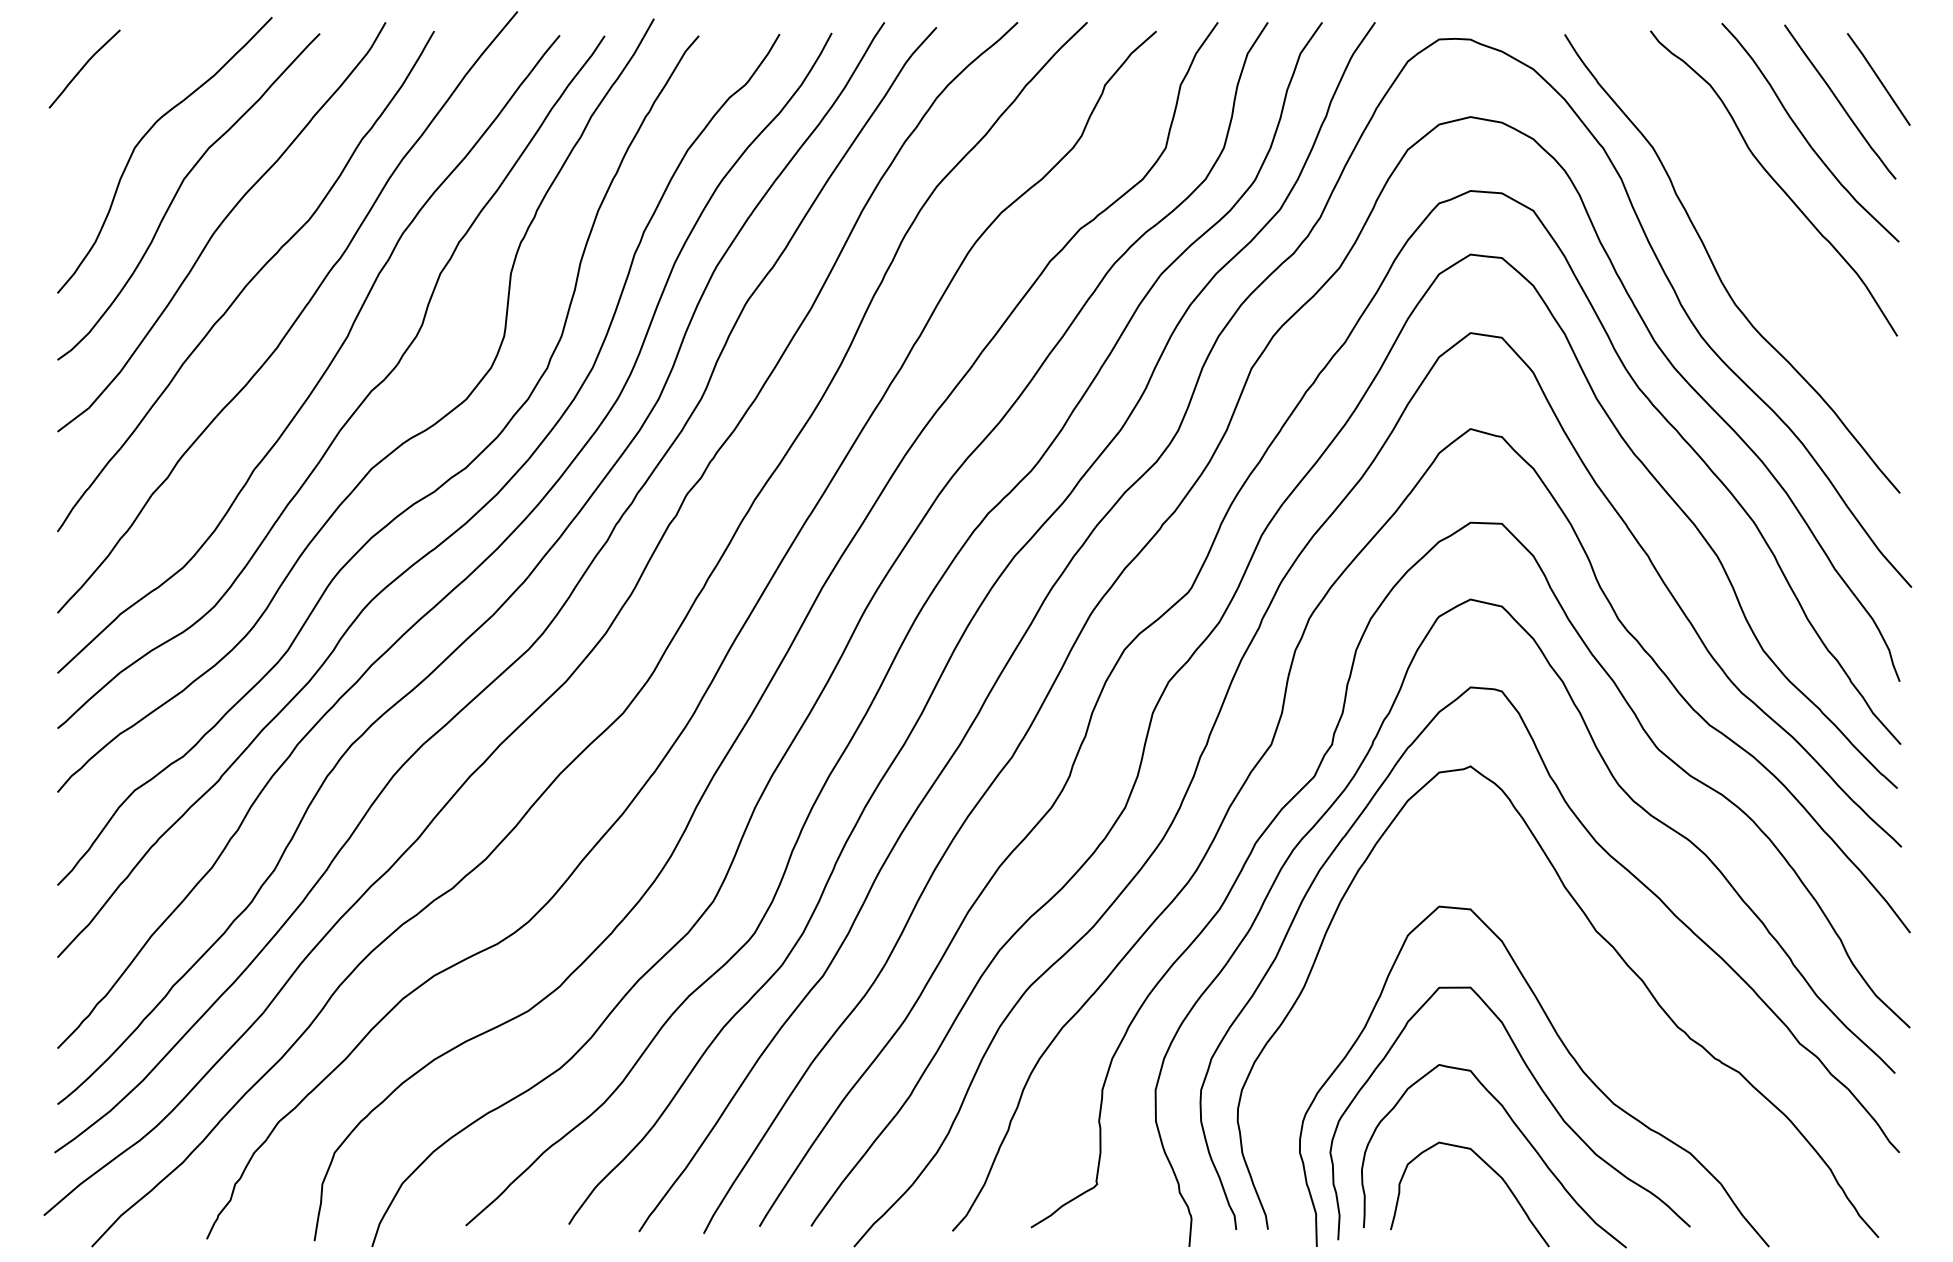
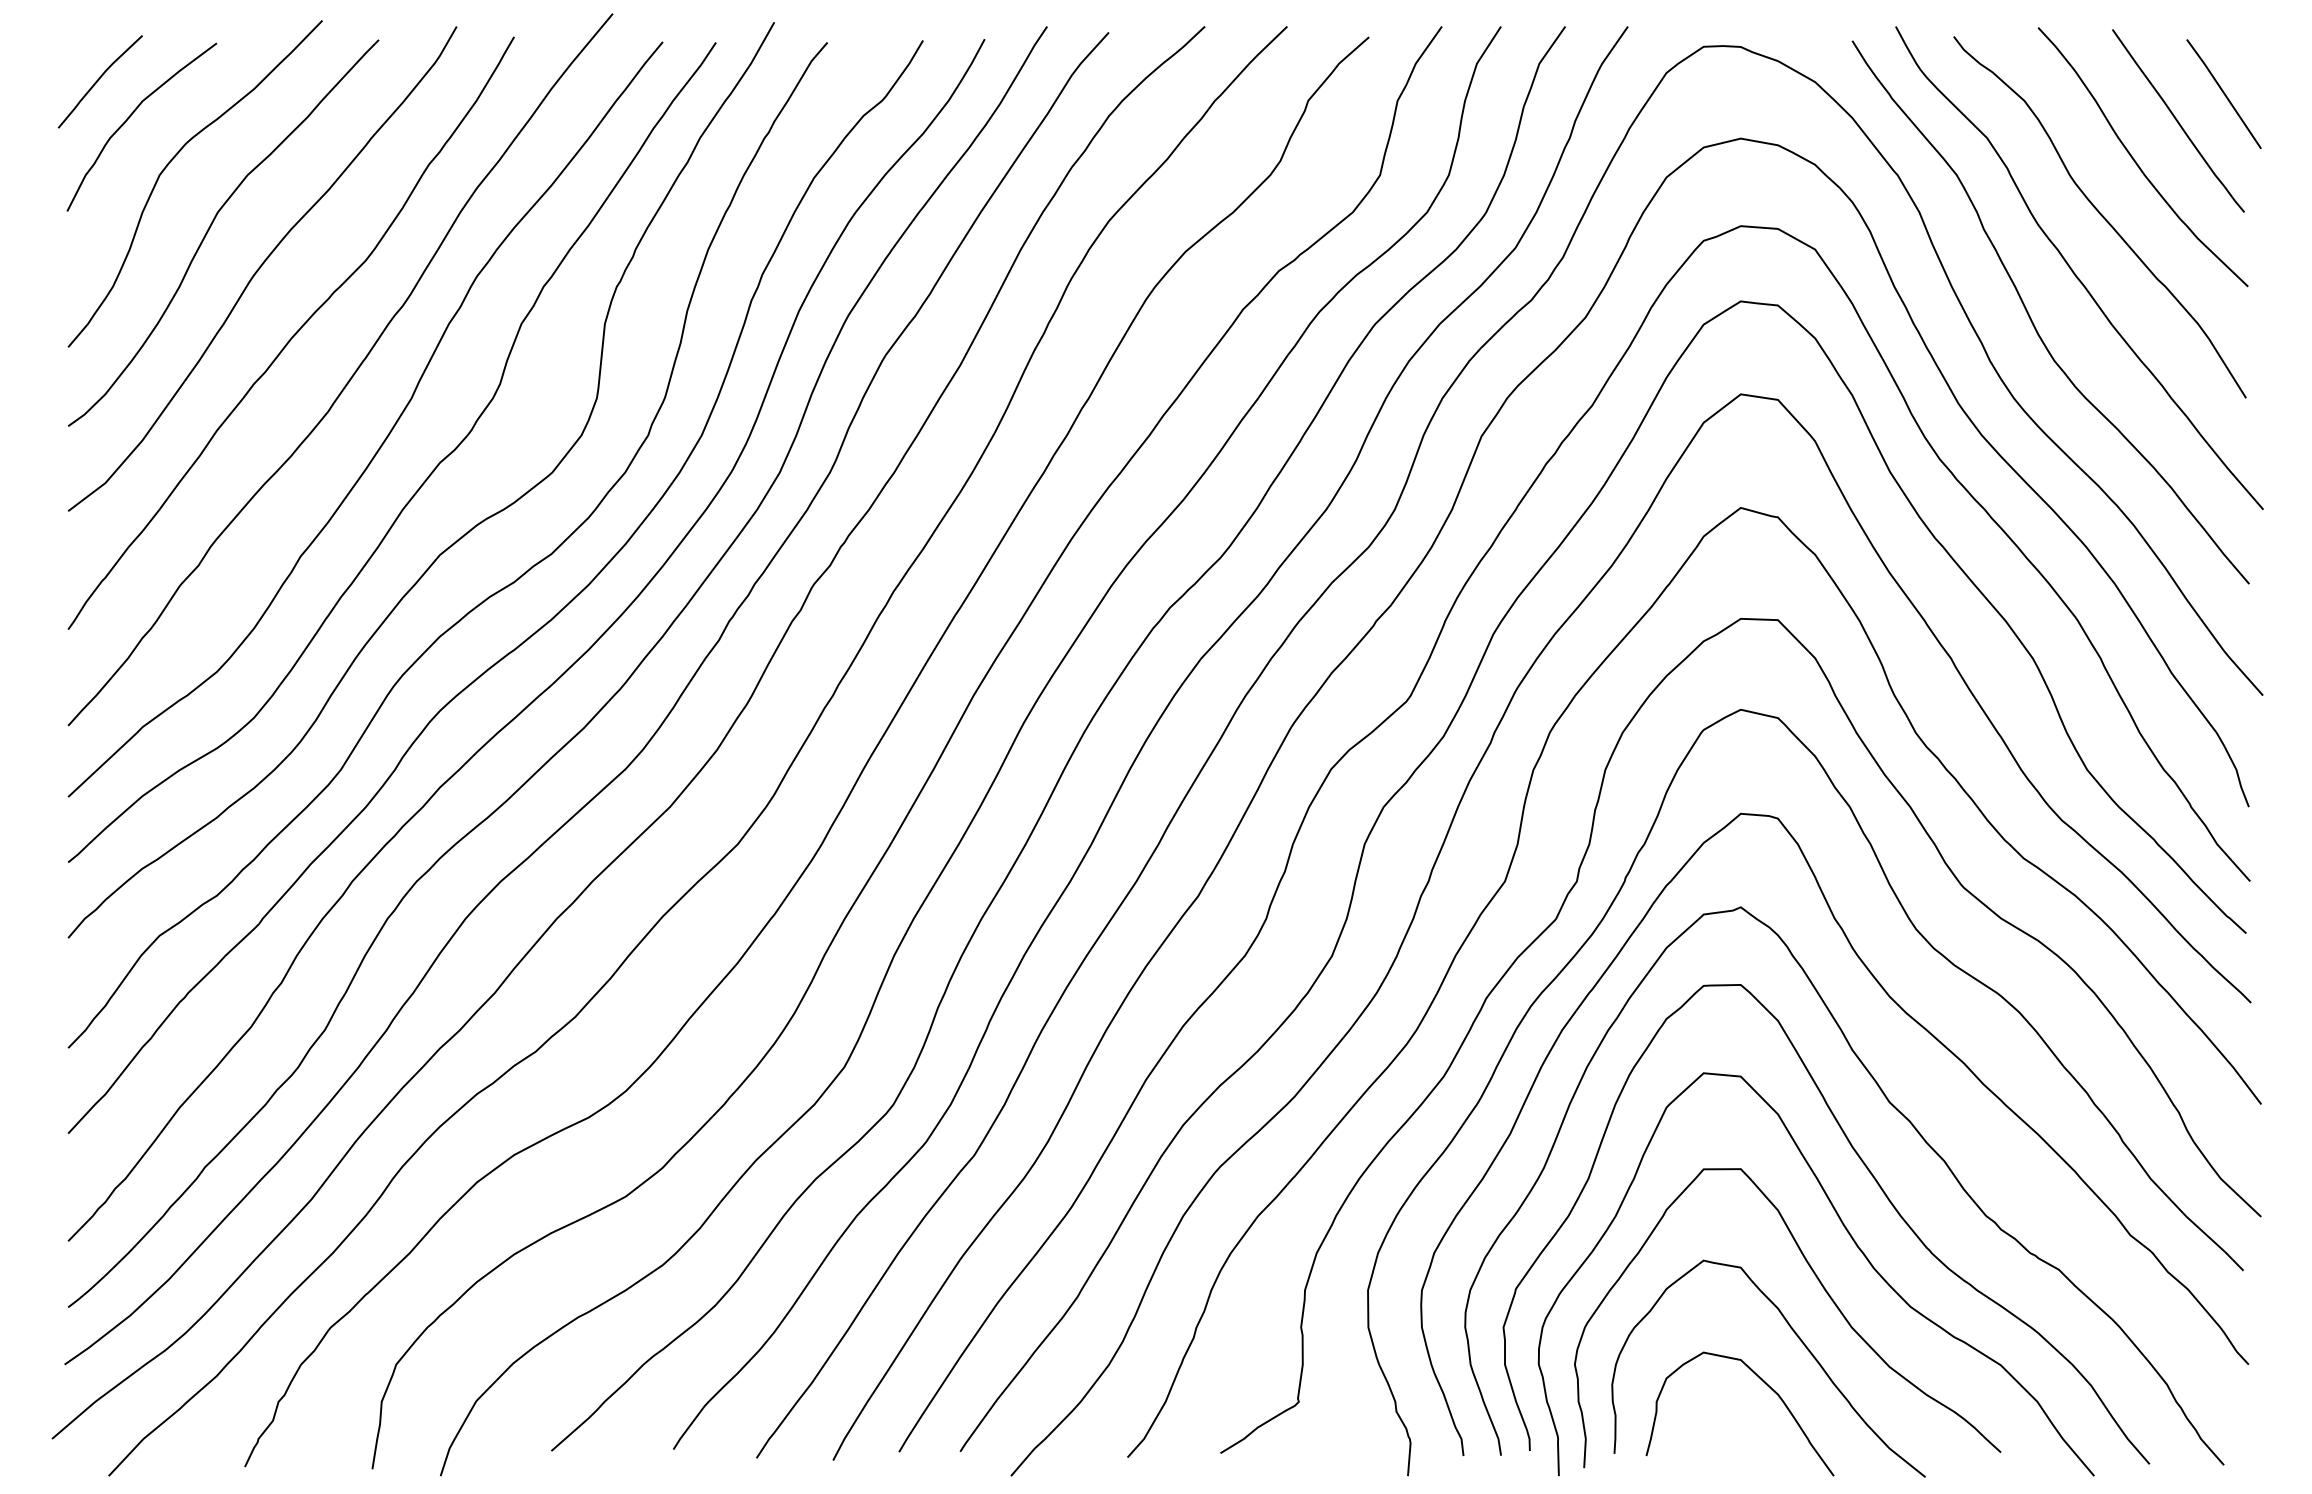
curve: (111, 98) -> (131, 116), added
curve: (1751, 228) -> (2073, 270), added
curve: (1587, 1003) -> (1879, 1187), added

